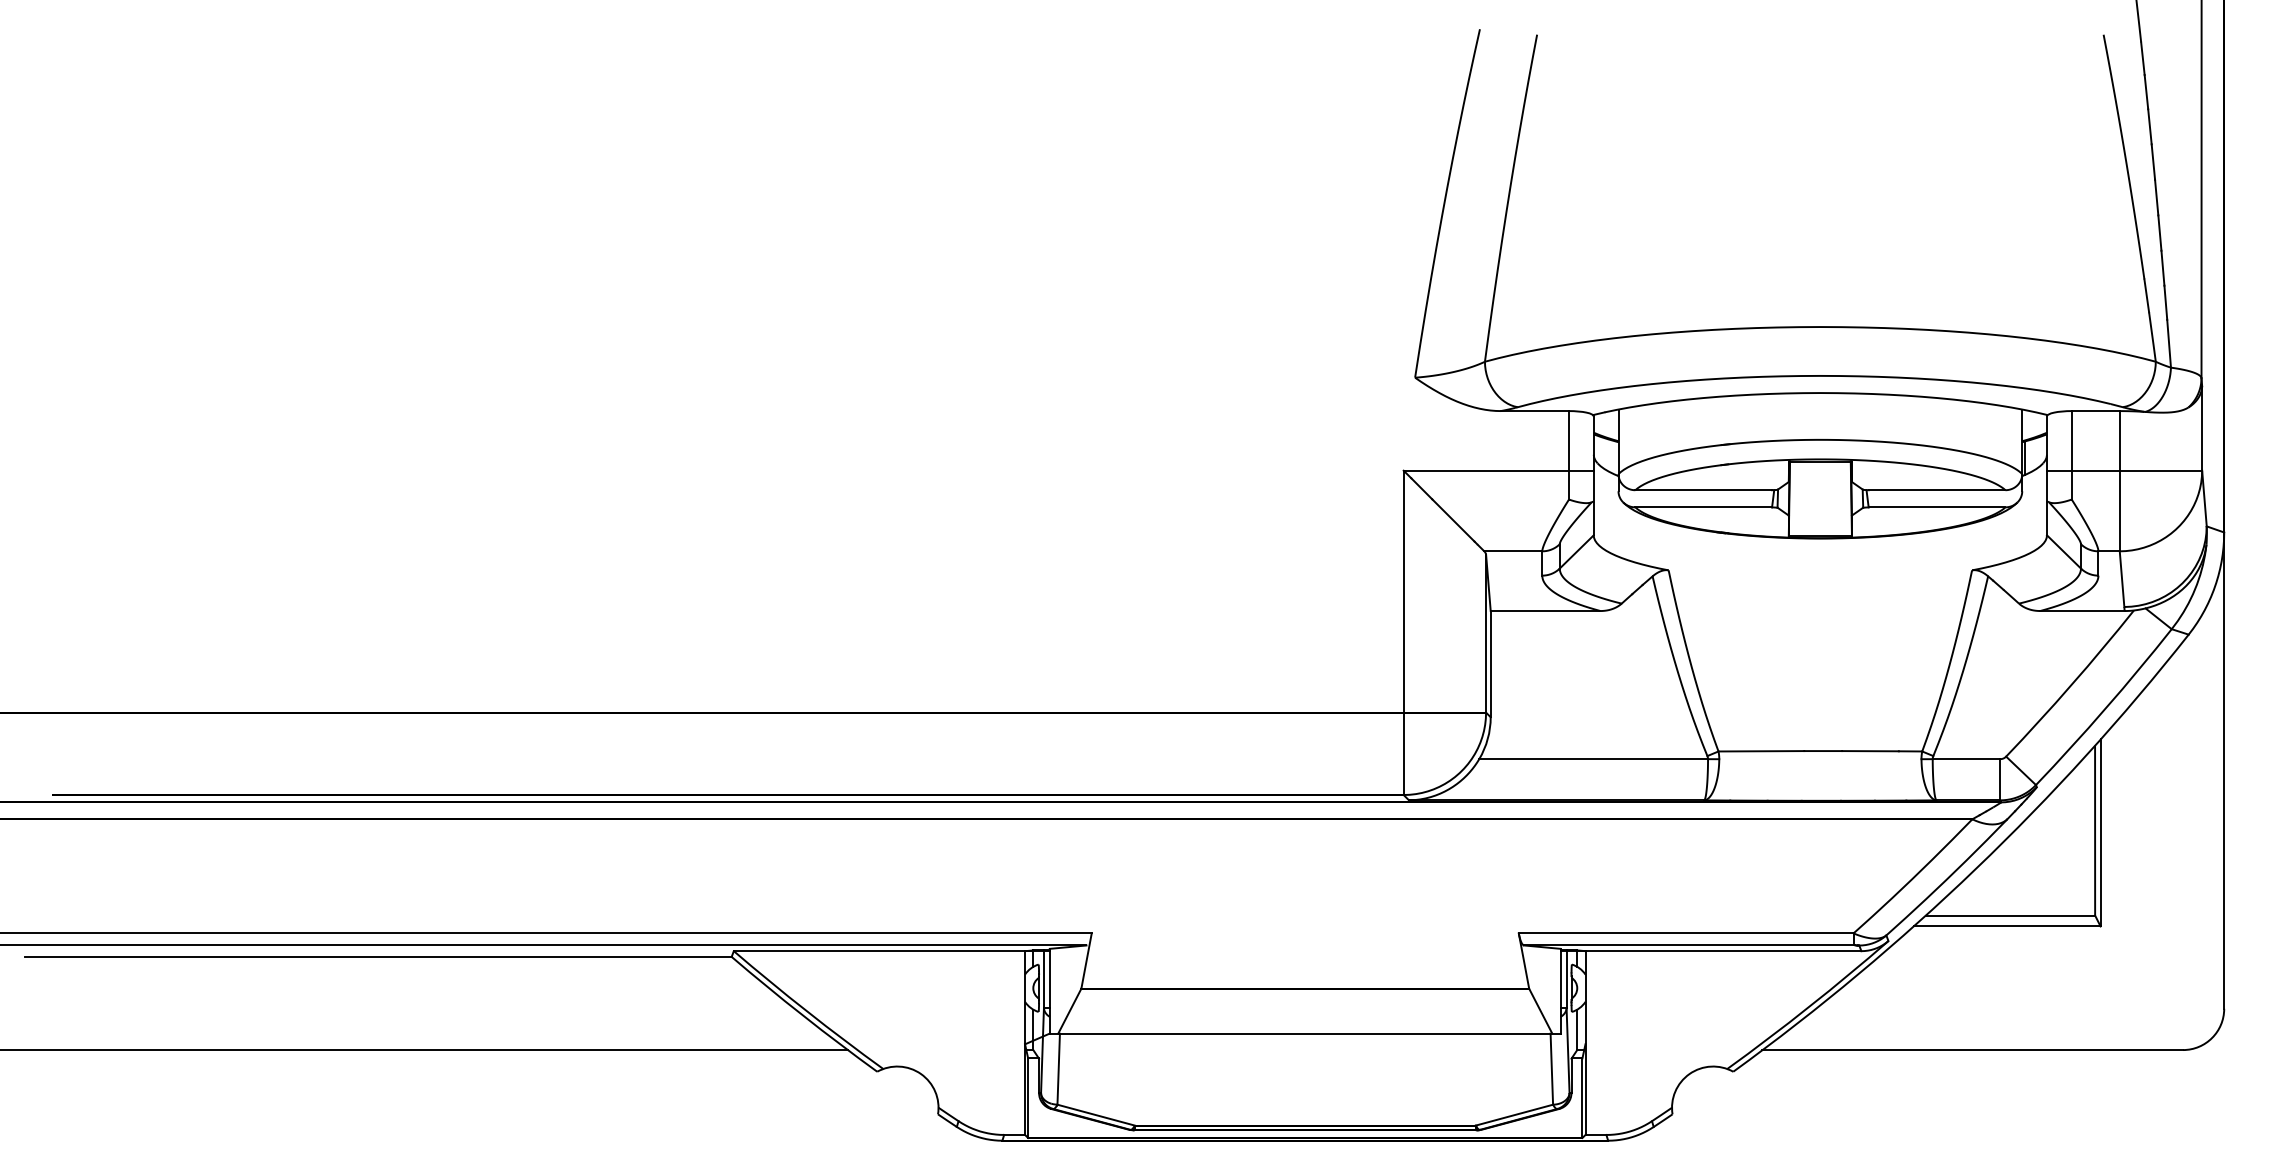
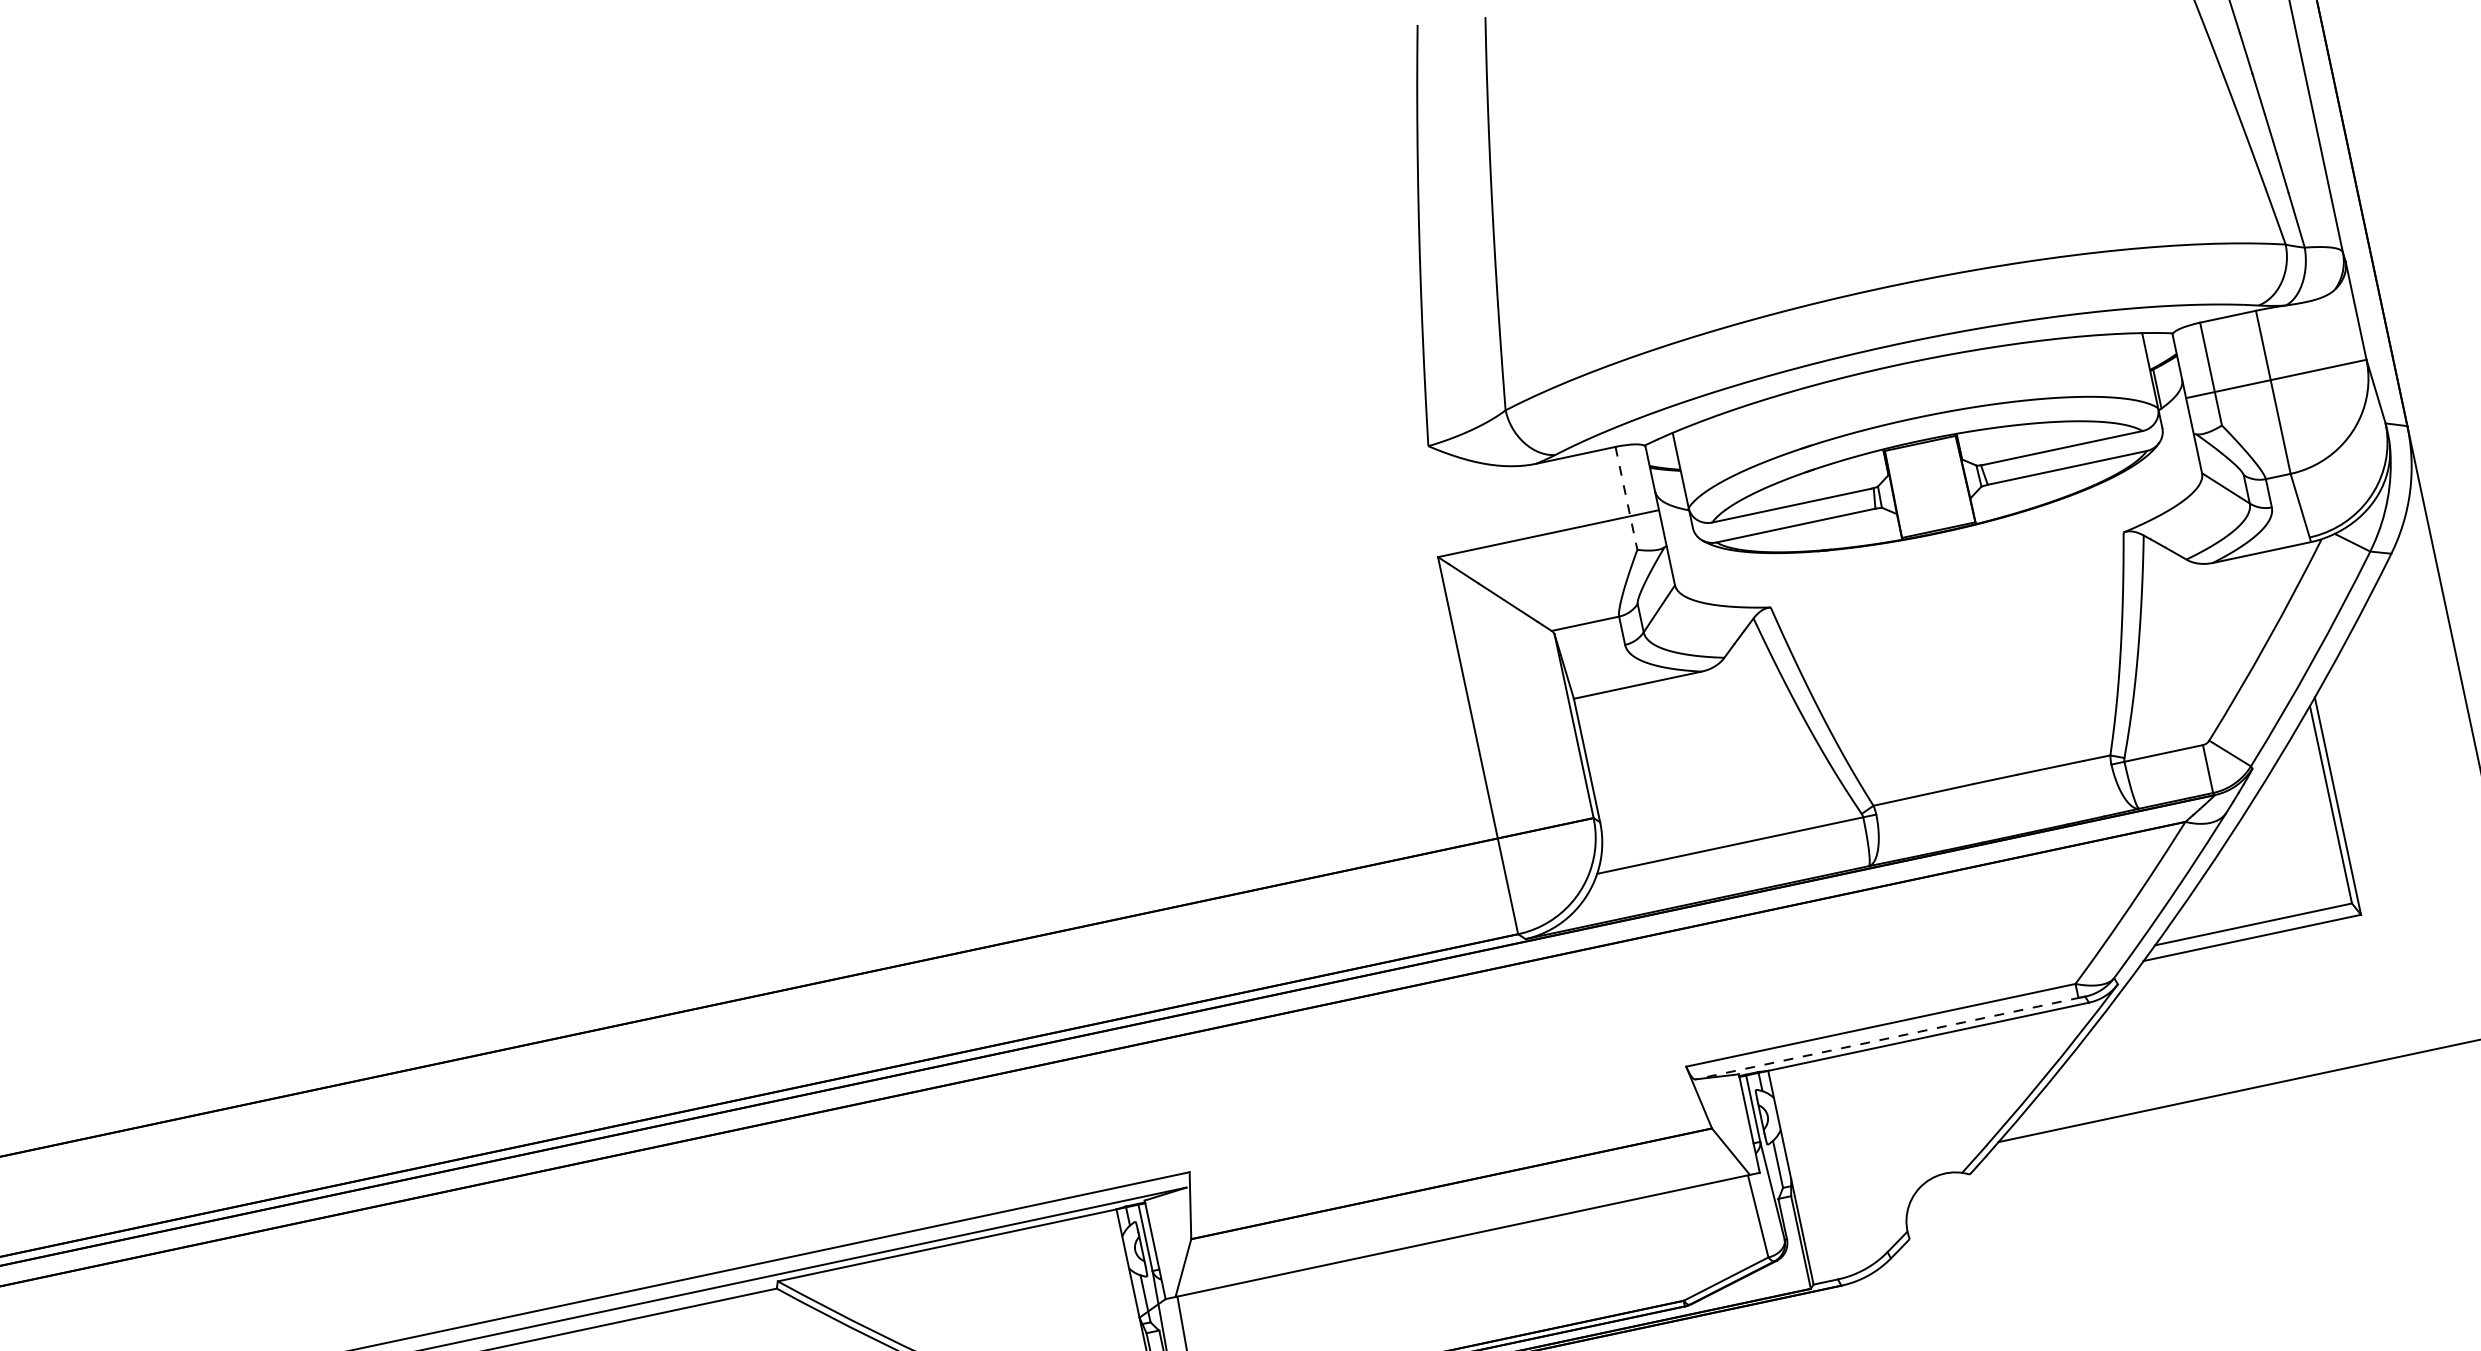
line: (1569, 455) -> (1627, 498), solid -> dashed
line: (1689, 945) -> (1887, 1038), solid -> dashed

